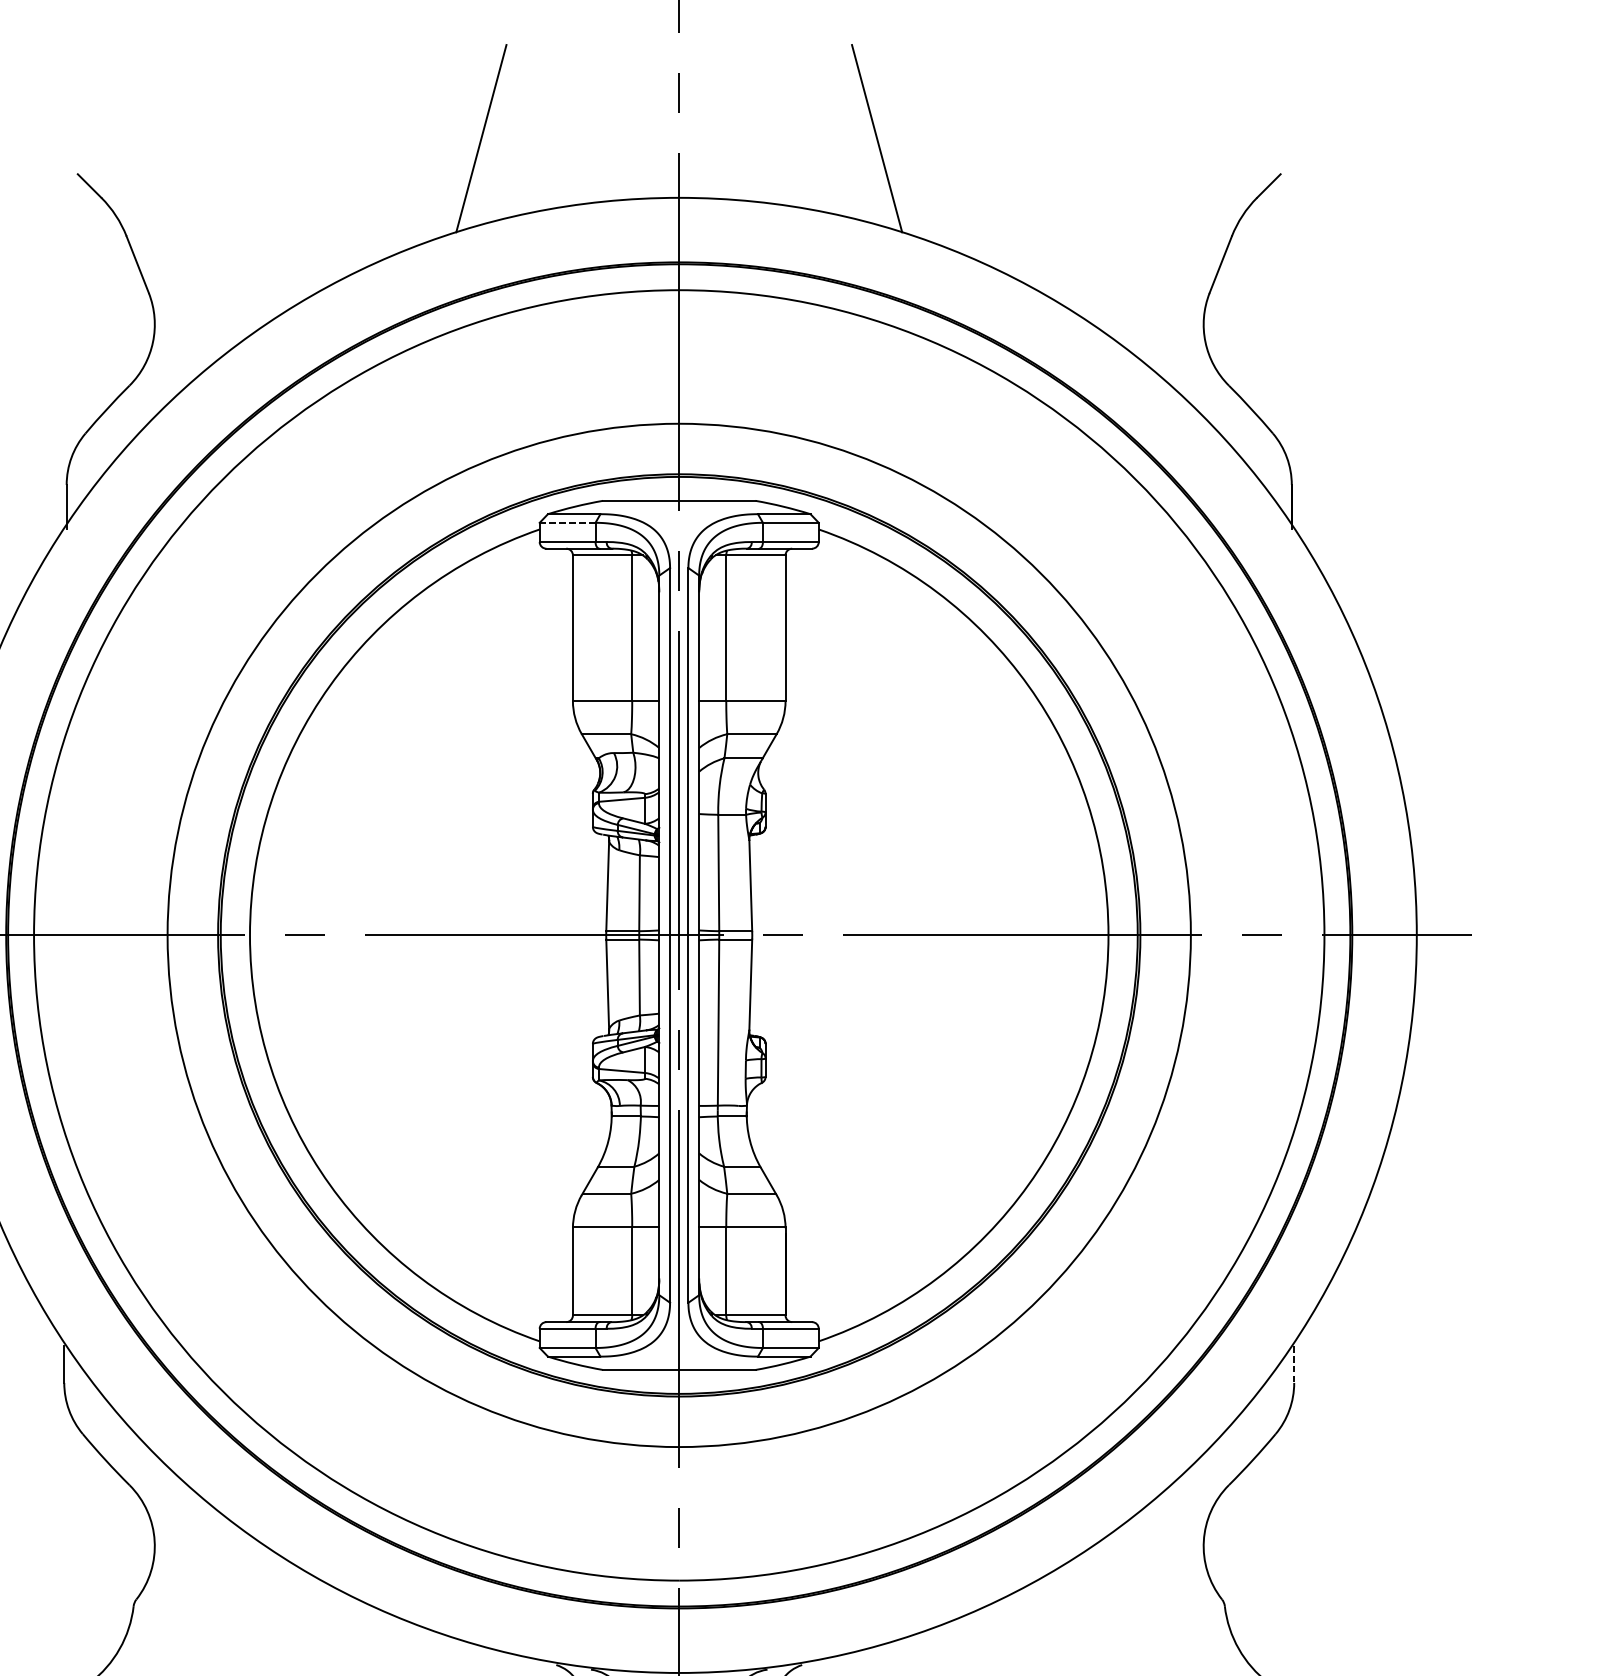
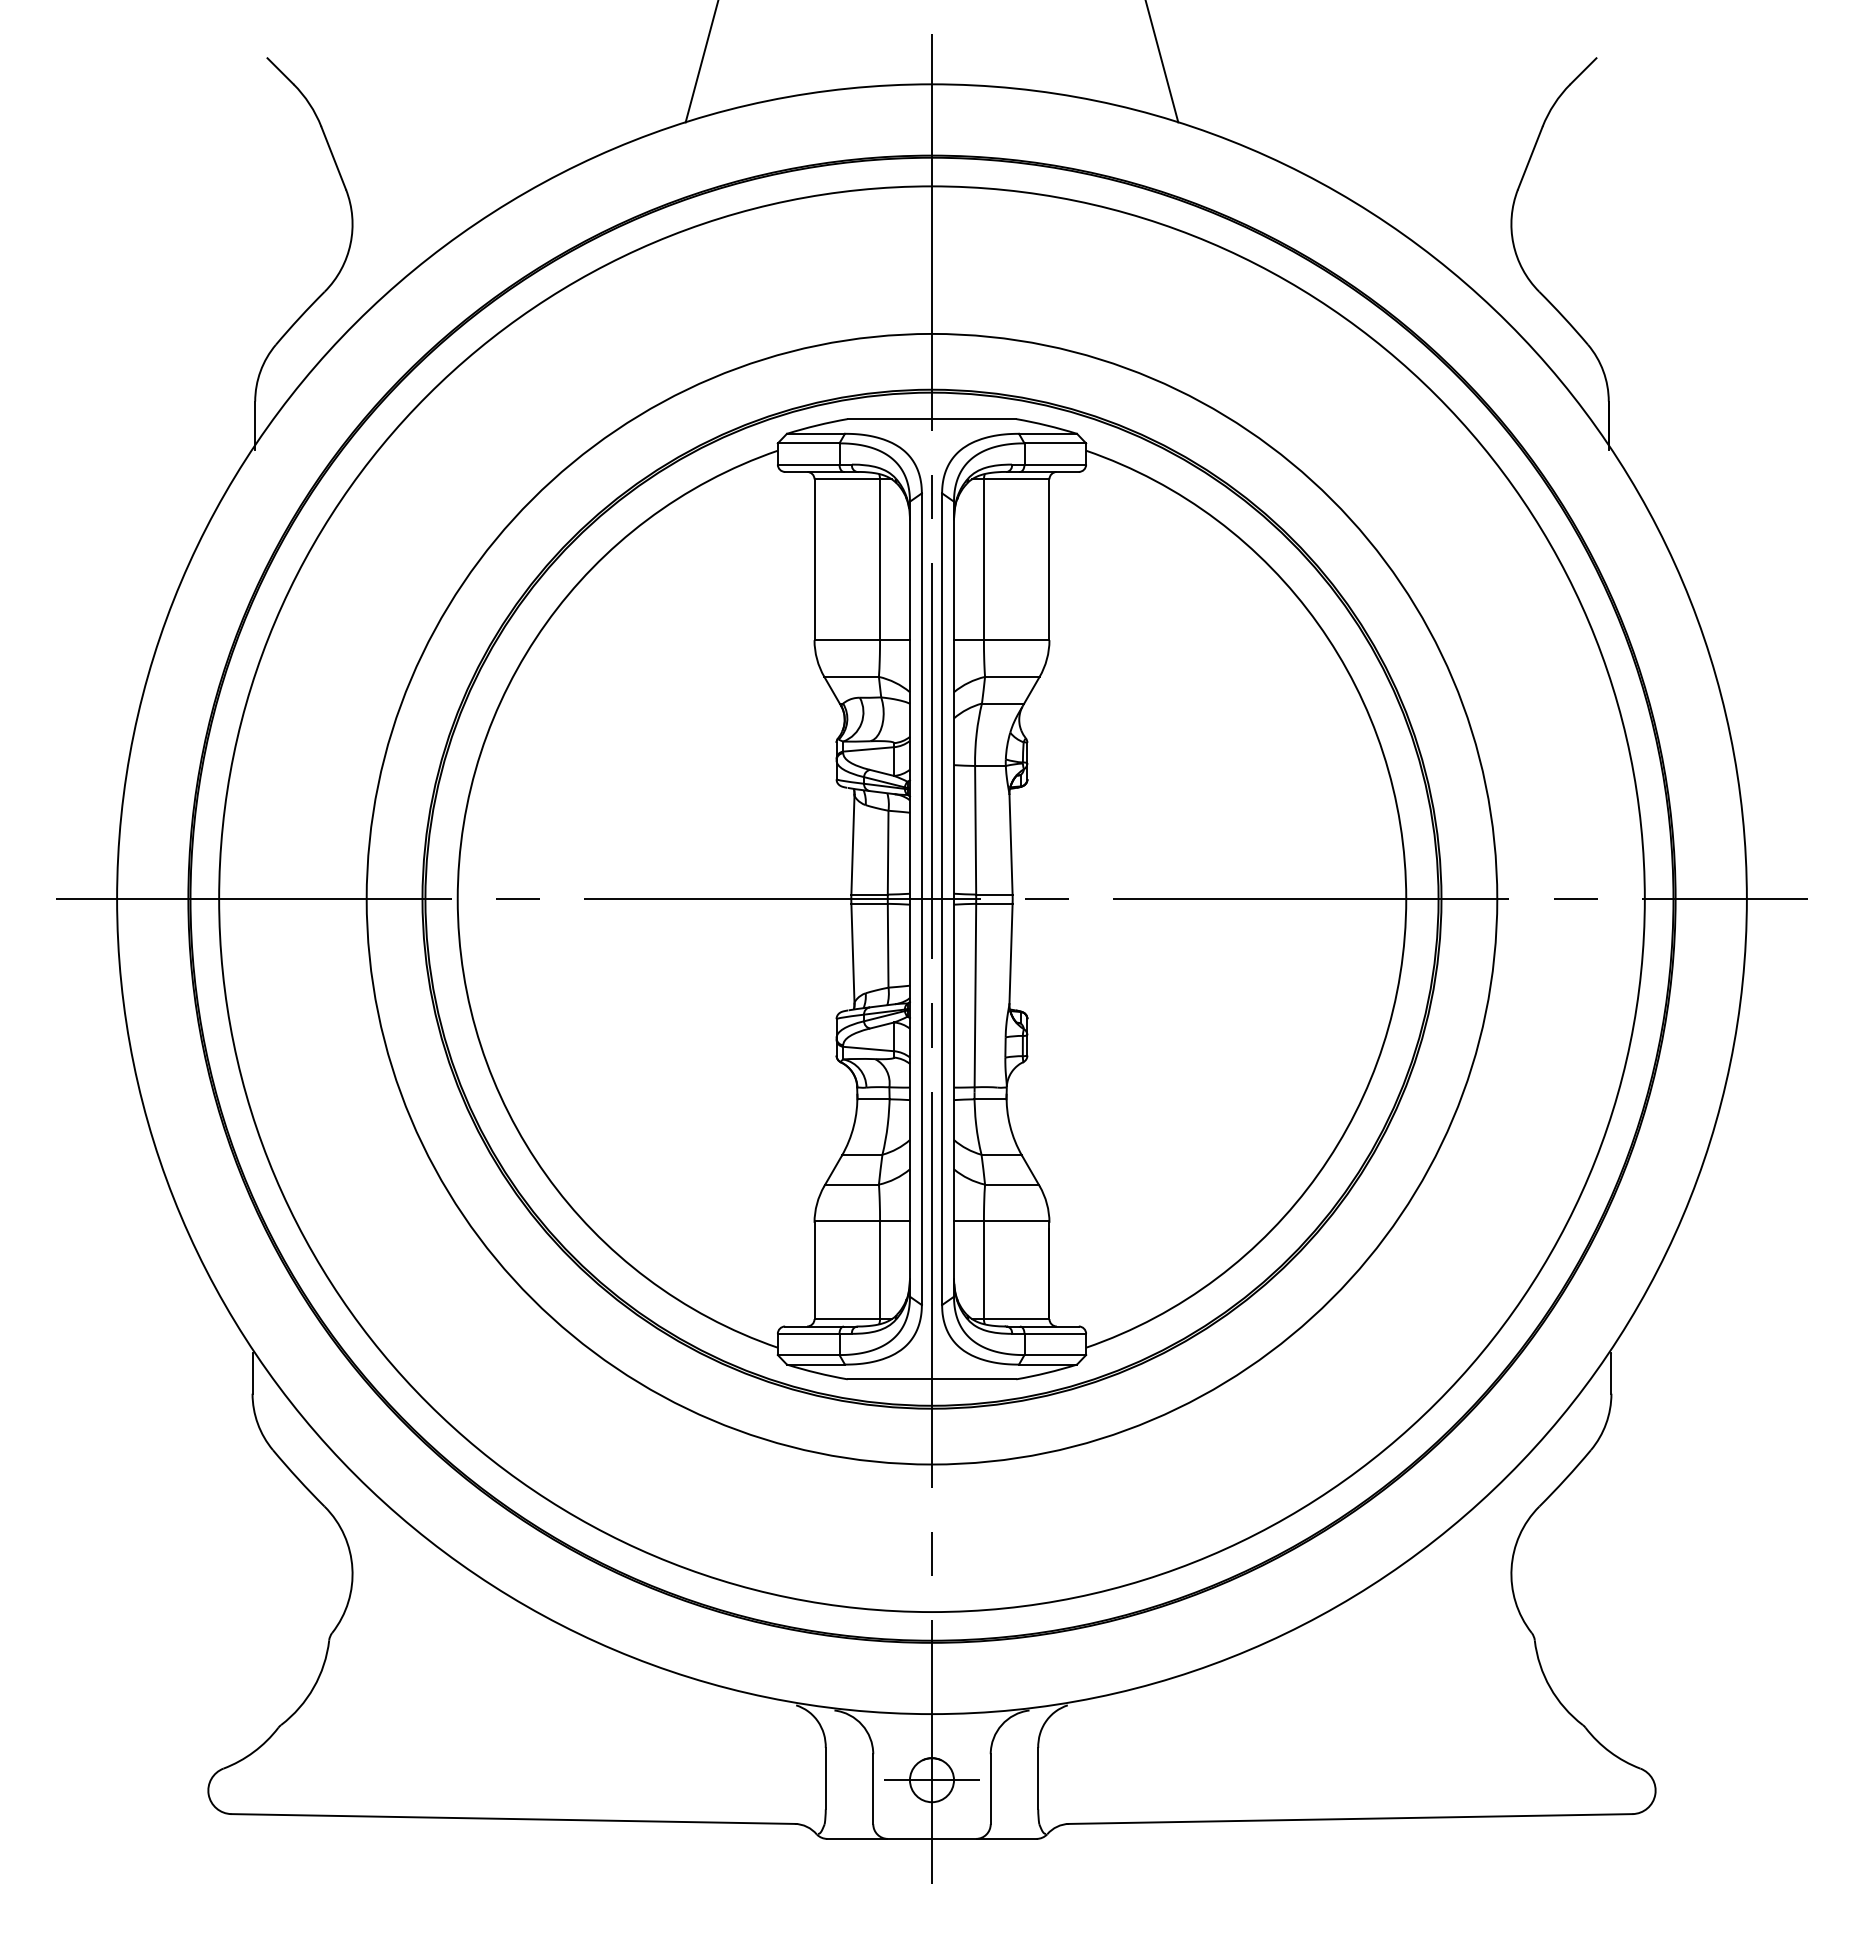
line: (567, 522) -> (808, 443), dashed -> solid
line: (1294, 1364) -> (1611, 1373), dashed -> solid

